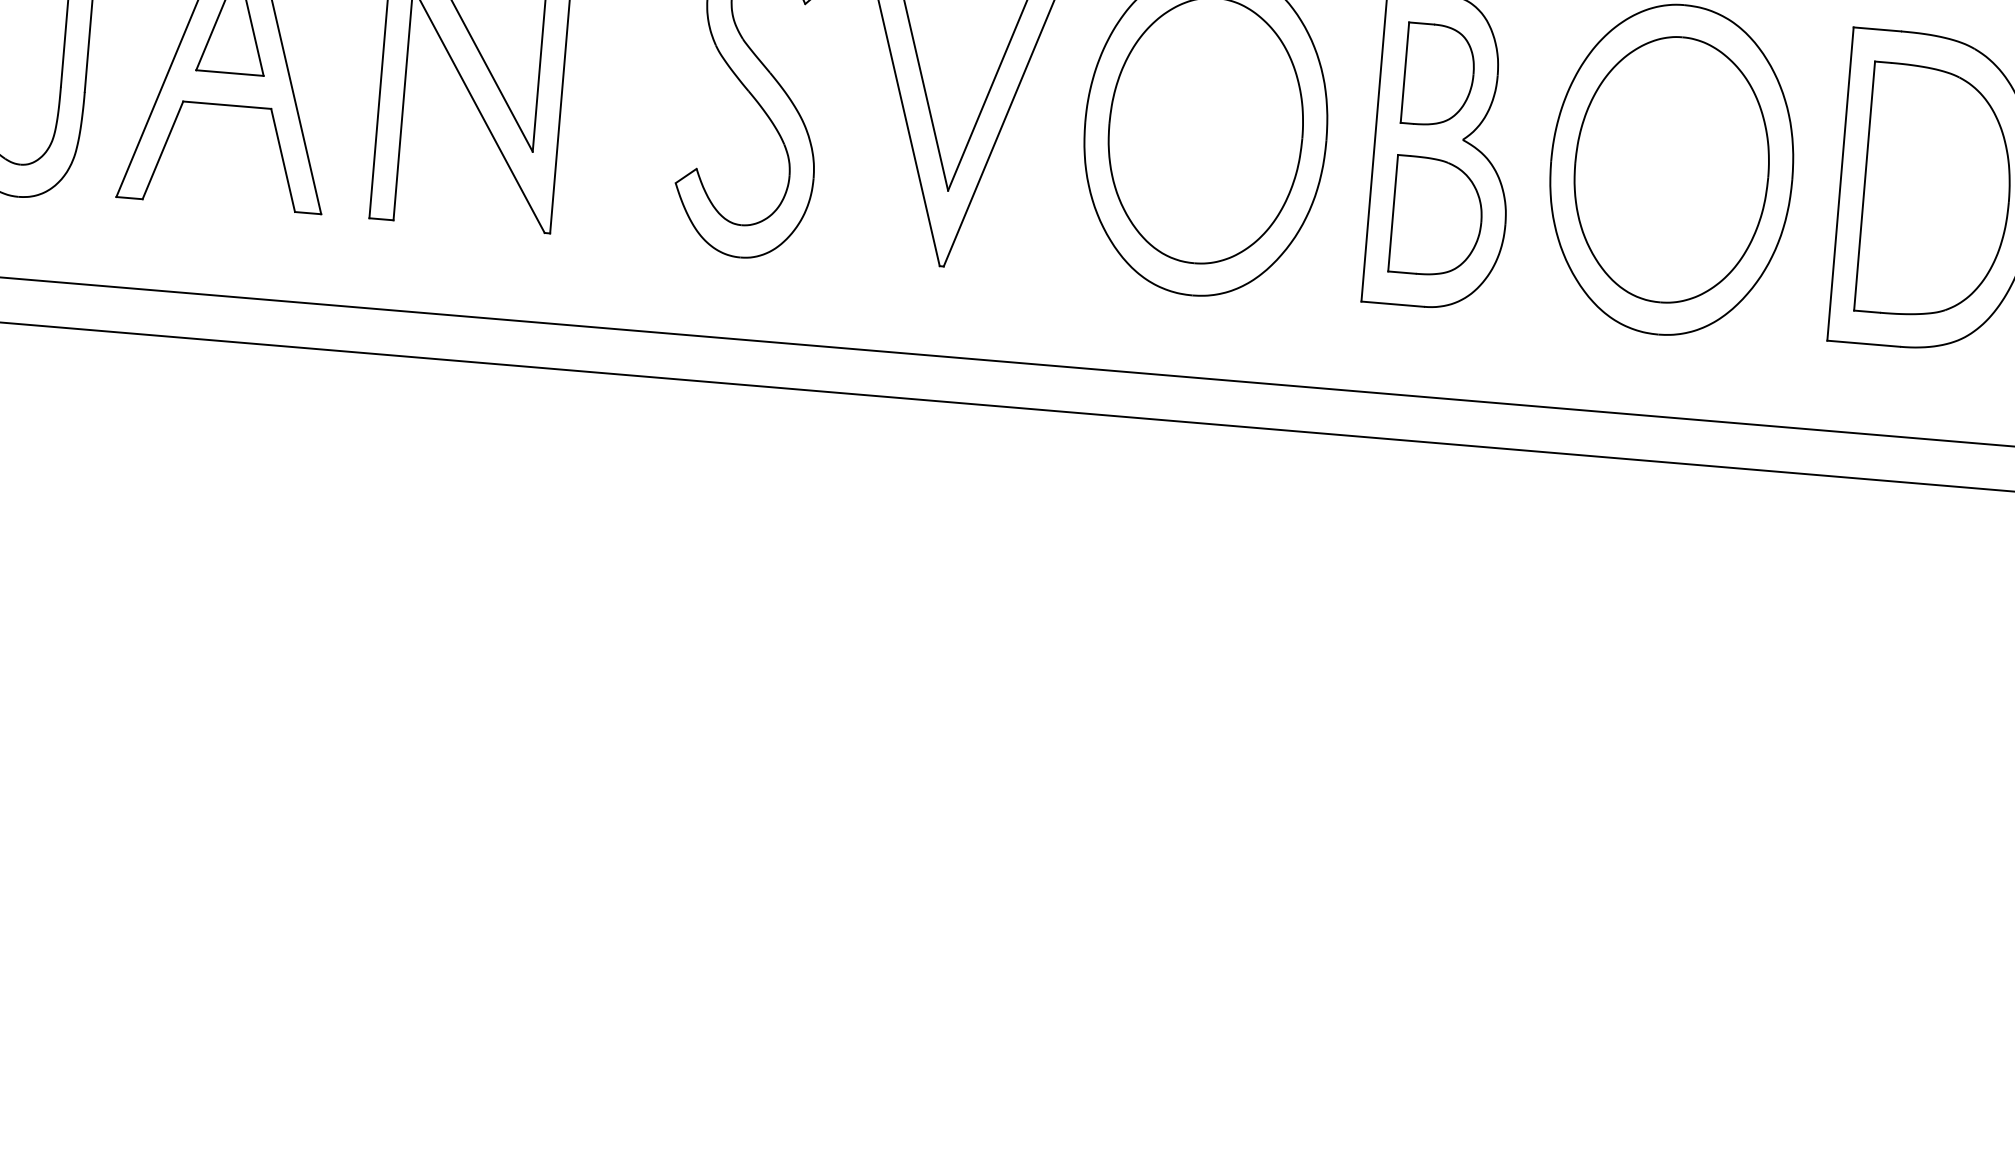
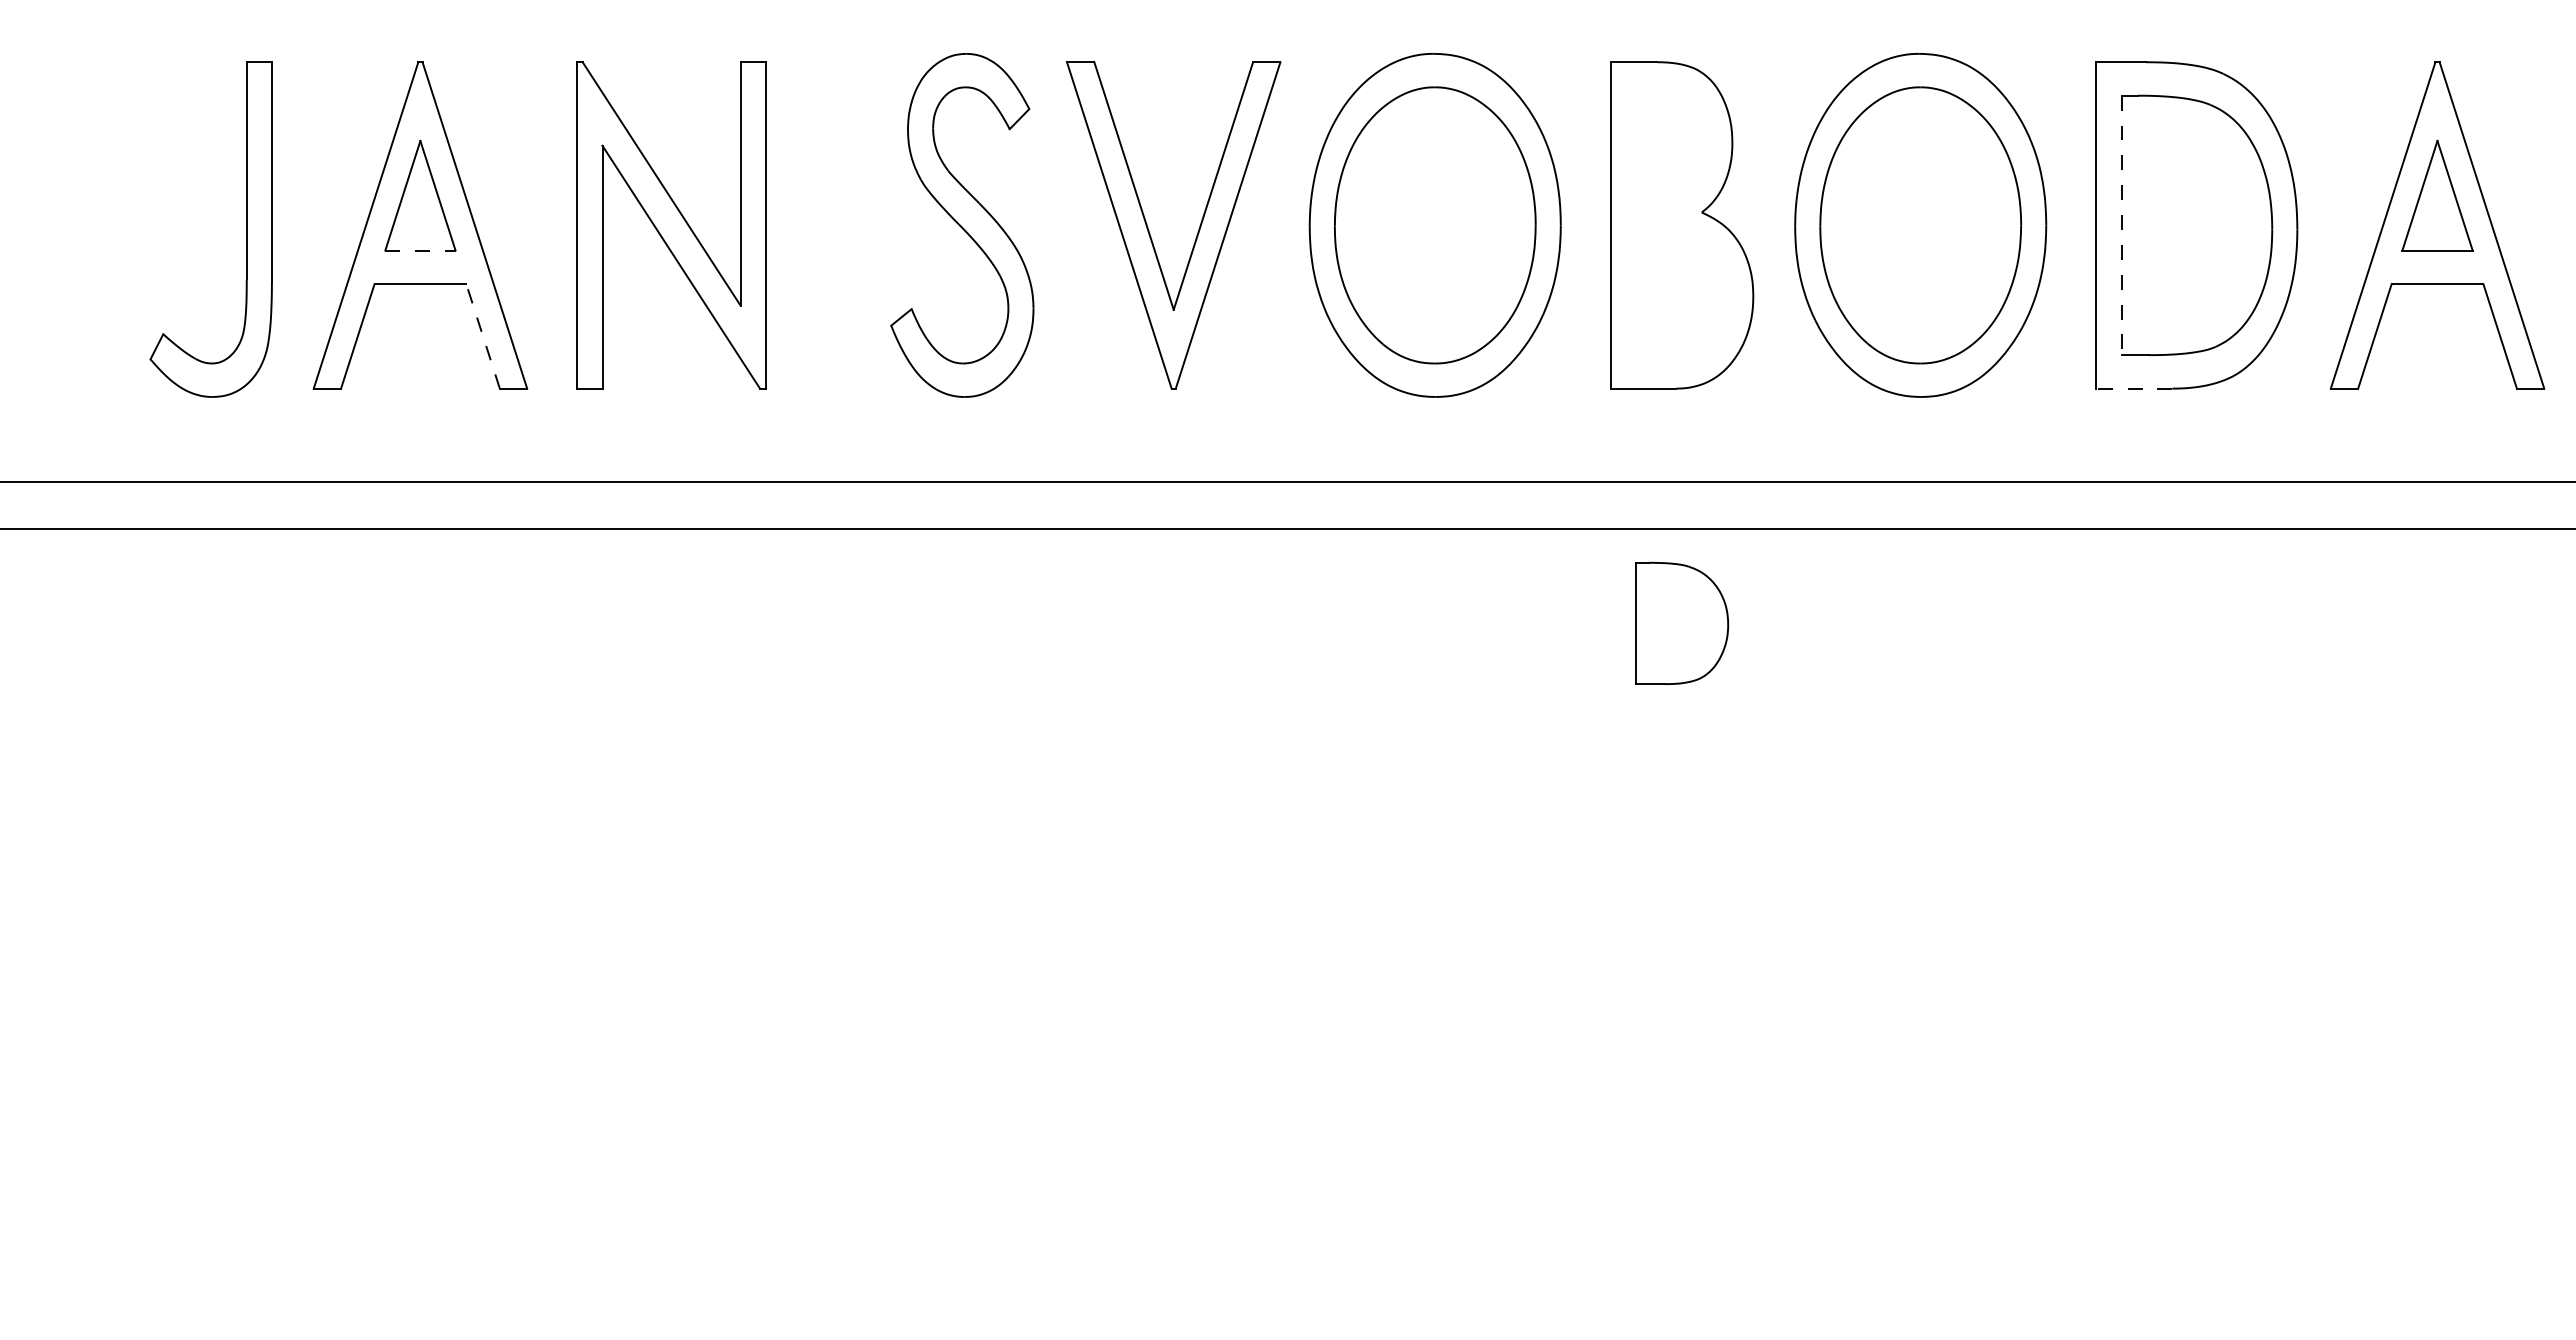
line: (230, 73) -> (420, 250), solid -> dashed
part: (1438, 75) -> (1671, 147), removed
line: (283, 160) -> (483, 336), solid -> dashed
line: (1864, 186) -> (2121, 225), solid -> dashed
part: (1437, 216) -> (1682, 622), moved
line: (1863, 343) -> (2134, 388), solid -> dashed

